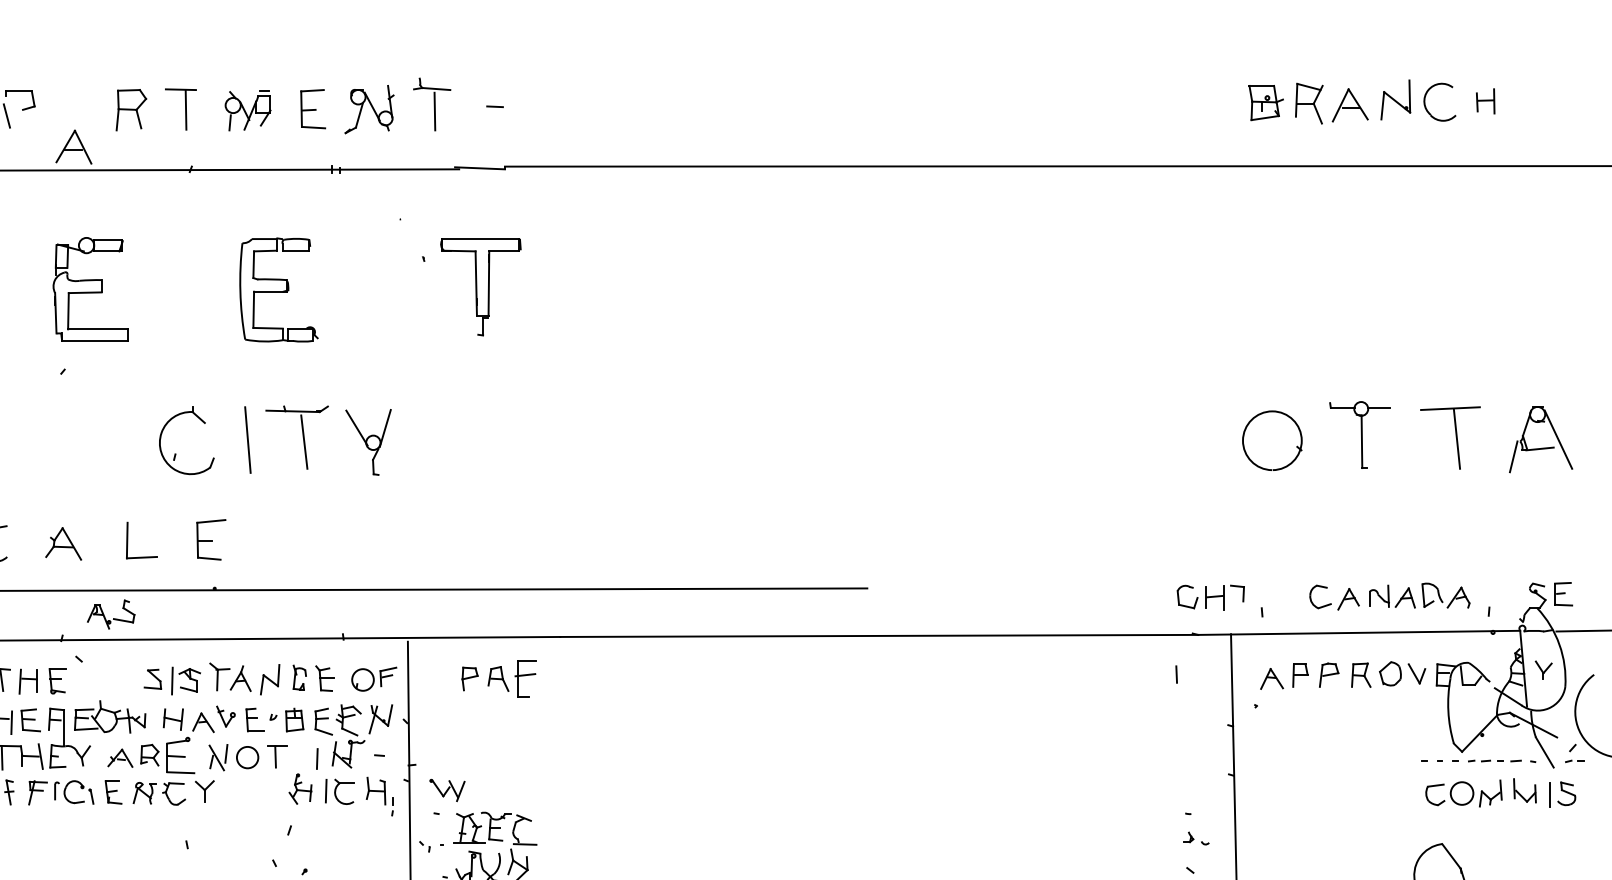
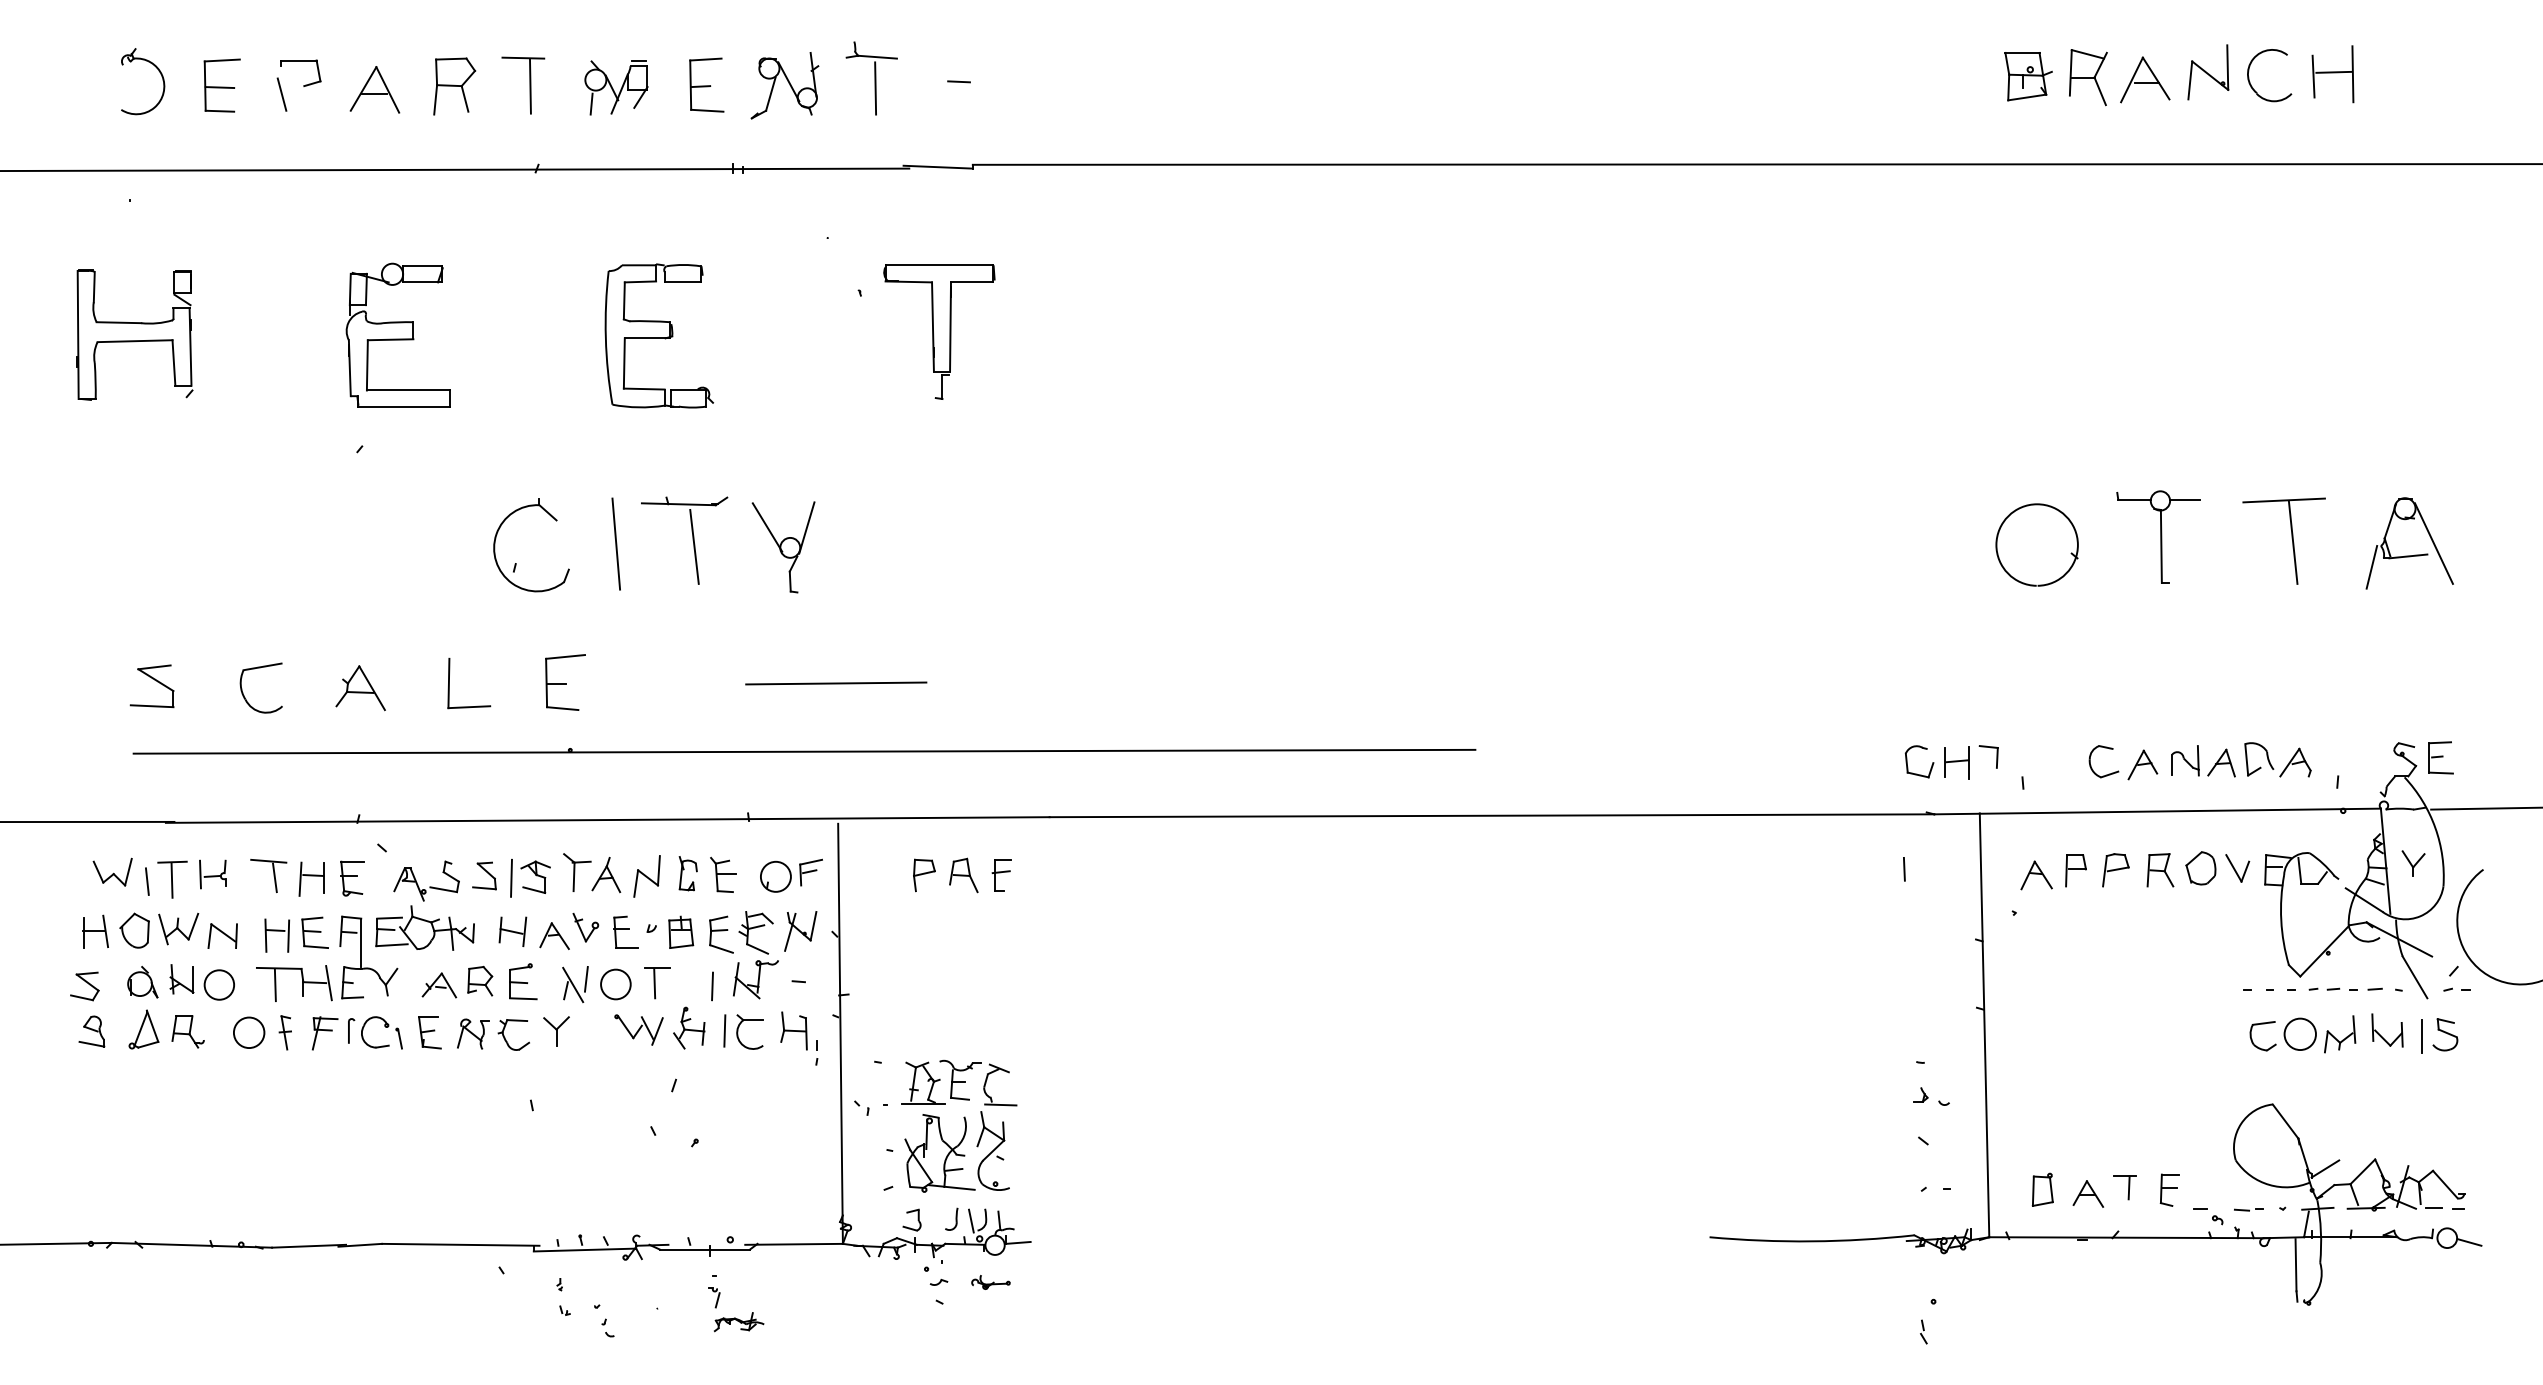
part: (1485, 101) -> (2332, 74), size x1.67
part: (73, 146) -> (374, 89), moved
line: (406, 540) -> (836, 683), added
part: (113, 618) -> (429, 886), moved
part: (525, 679) -> (1001, 875), size x0.62
part: (181, 755) -> (523, 981), size x0.71
part: (447, 790) -> (638, 1029), moved

